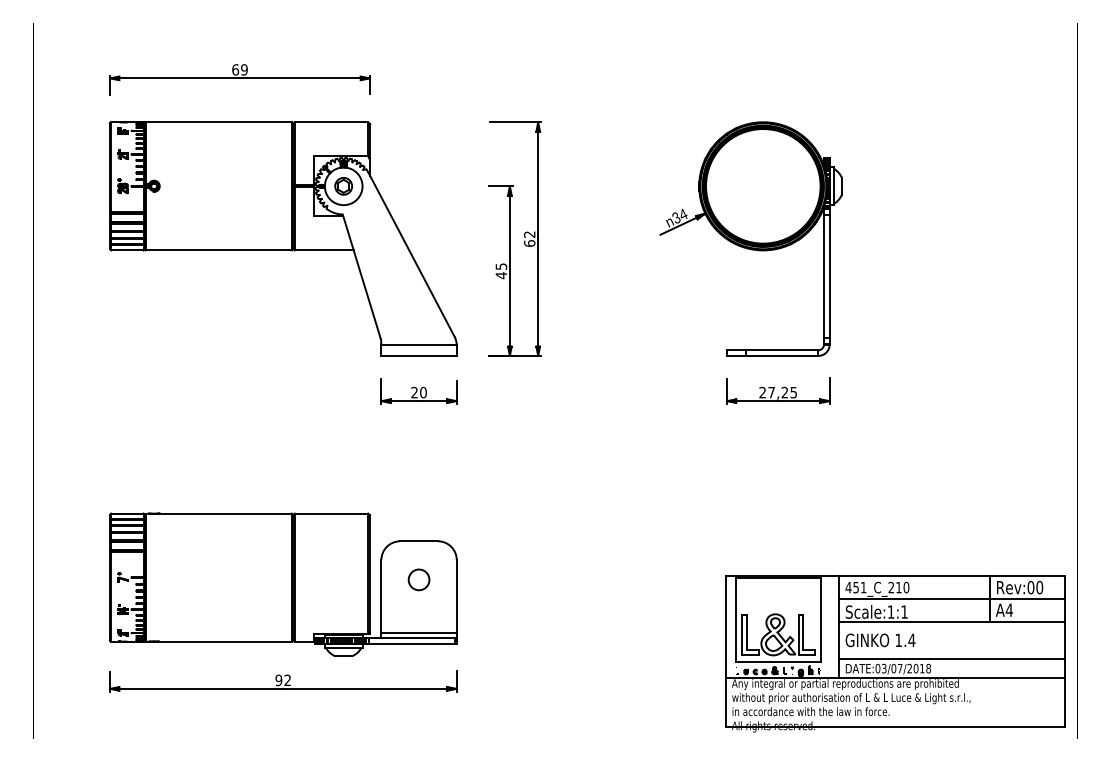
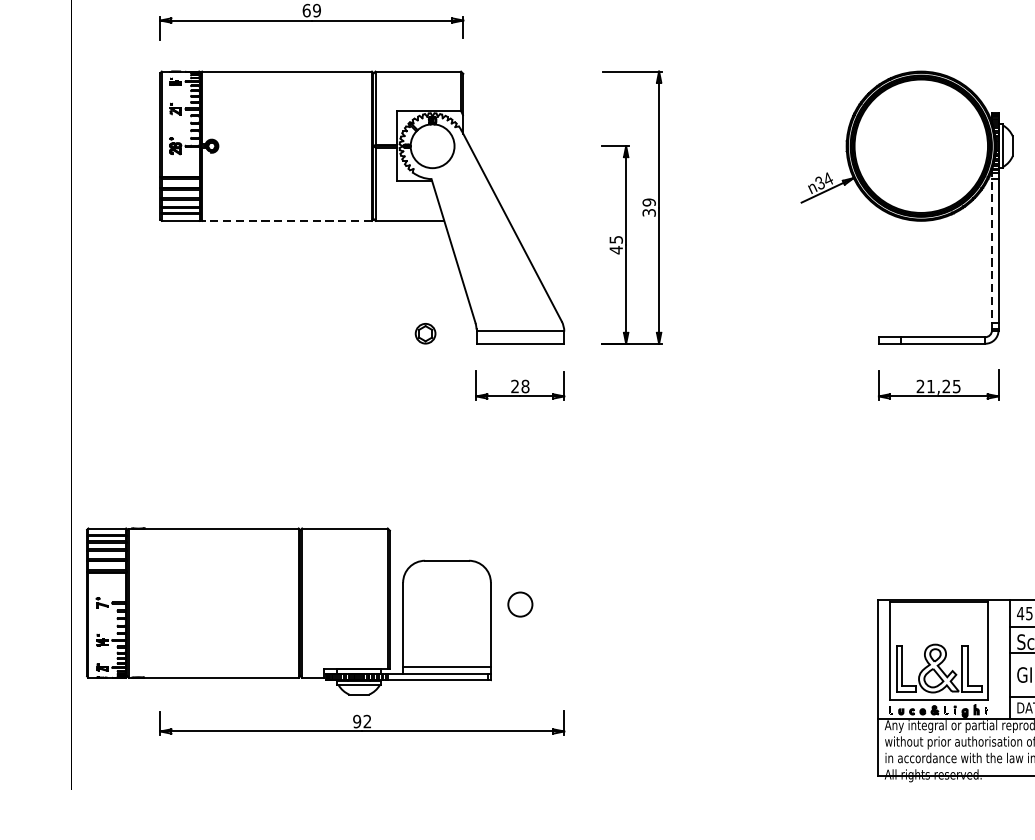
part: (343, 186) -> (425, 333), moved
text: (529, 238) -> (648, 206), 62 -> 39
line: (218, 250) -> (286, 220), solid -> dashed
line: (823, 275) -> (991, 250), solid -> dashed
text: (423, 392) -> (525, 386), 20 -> 28
text: (771, 392) -> (930, 386), 27,25 -> 21,25
part: (283, 584) -> (289, 611), moved

